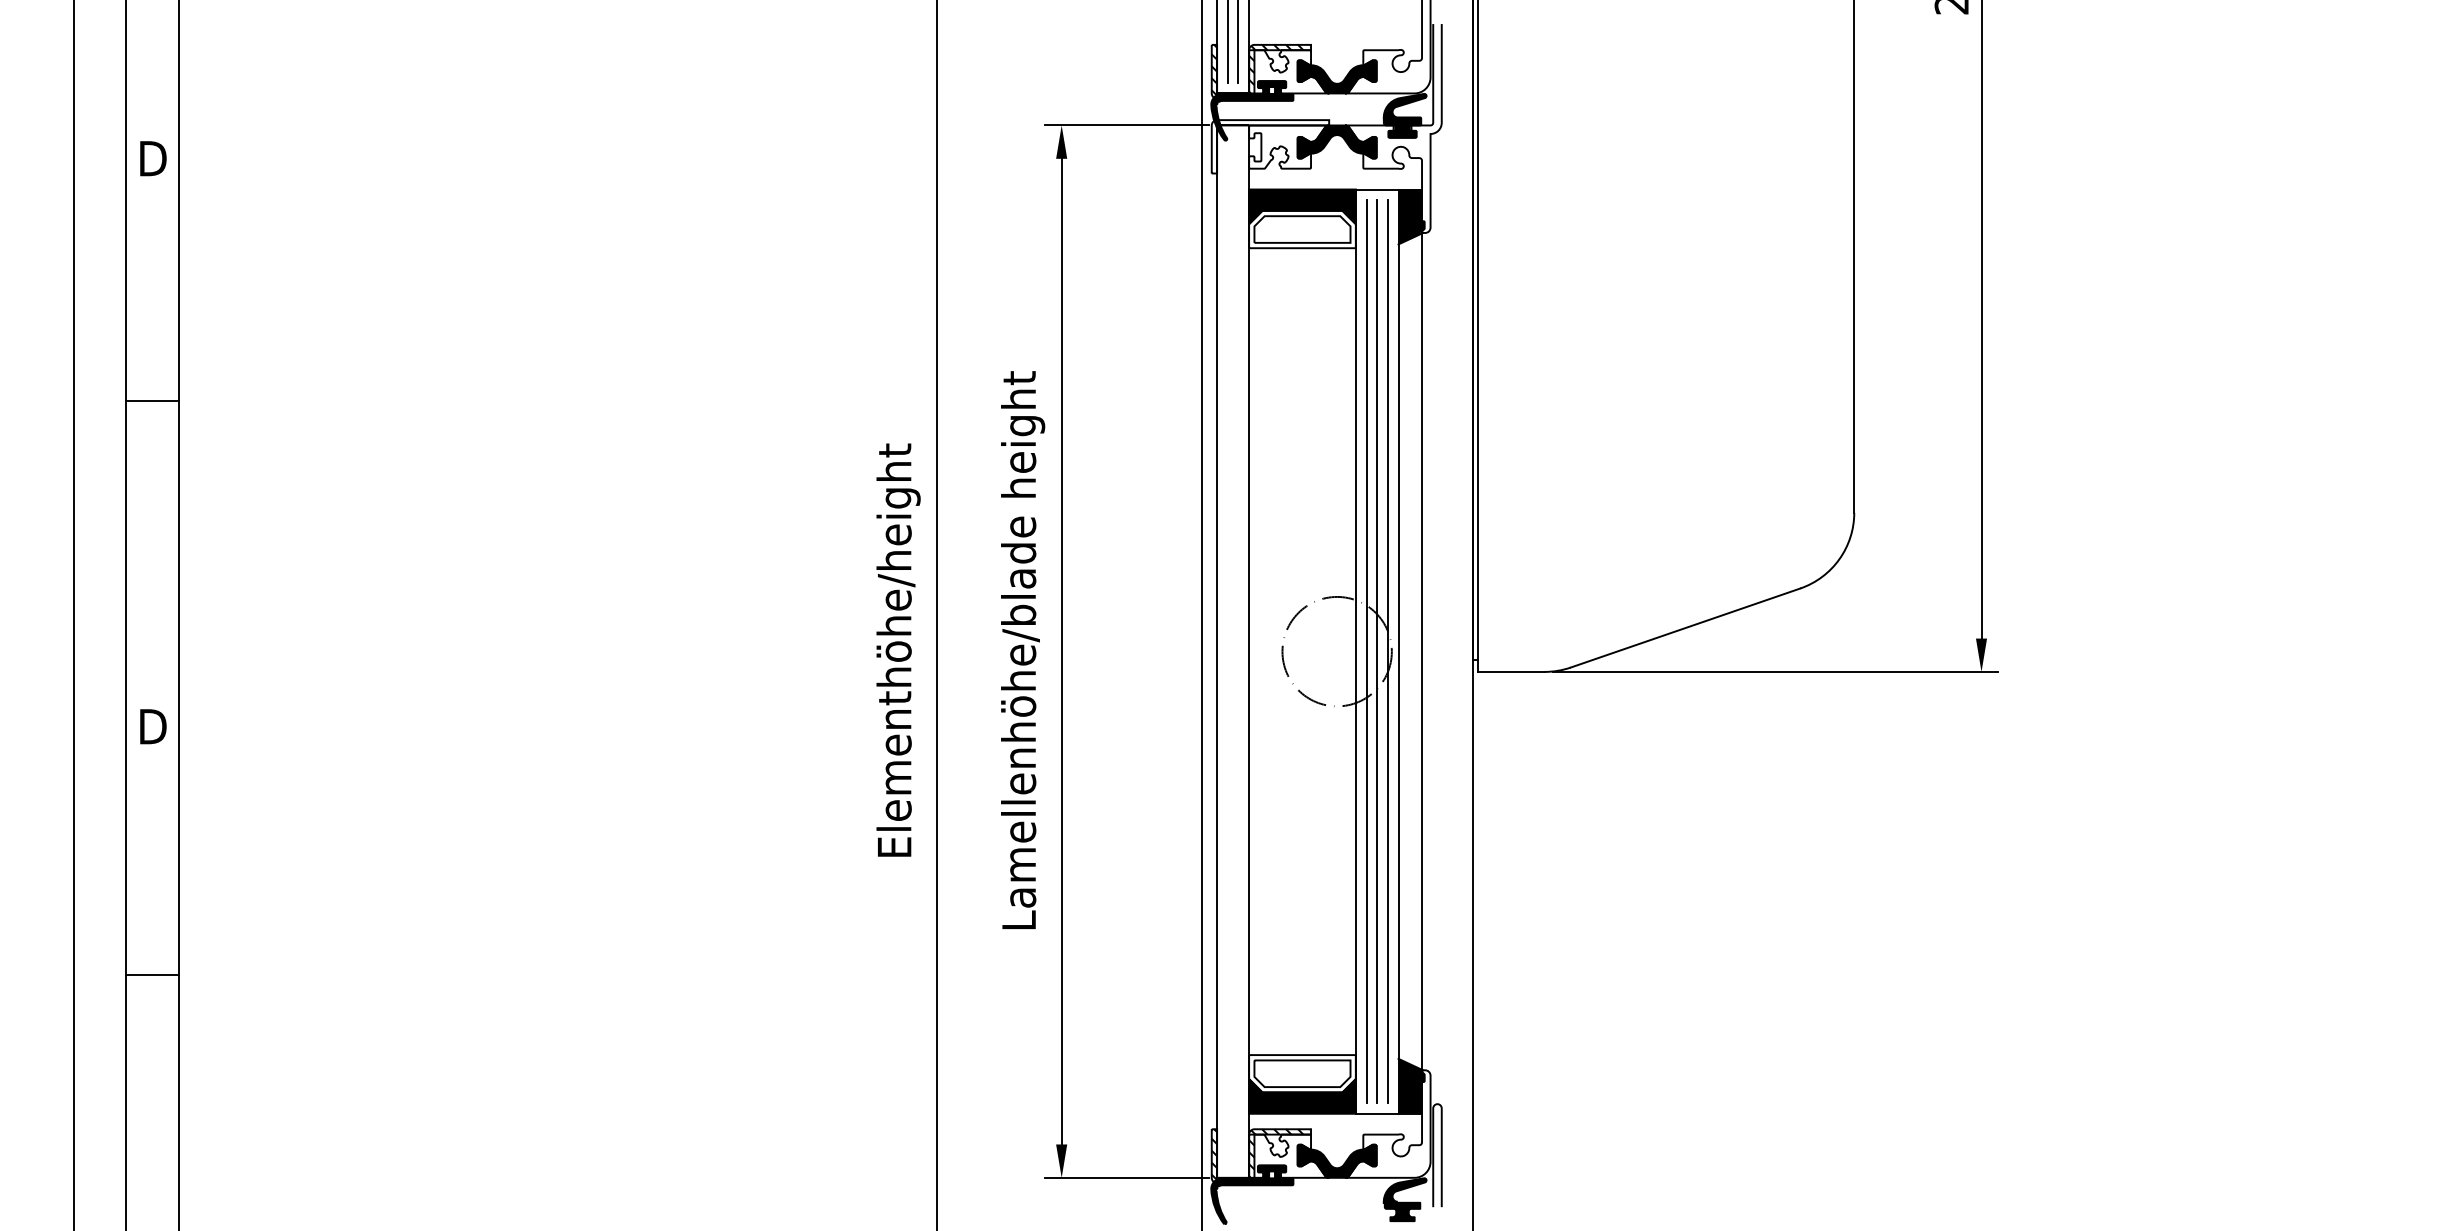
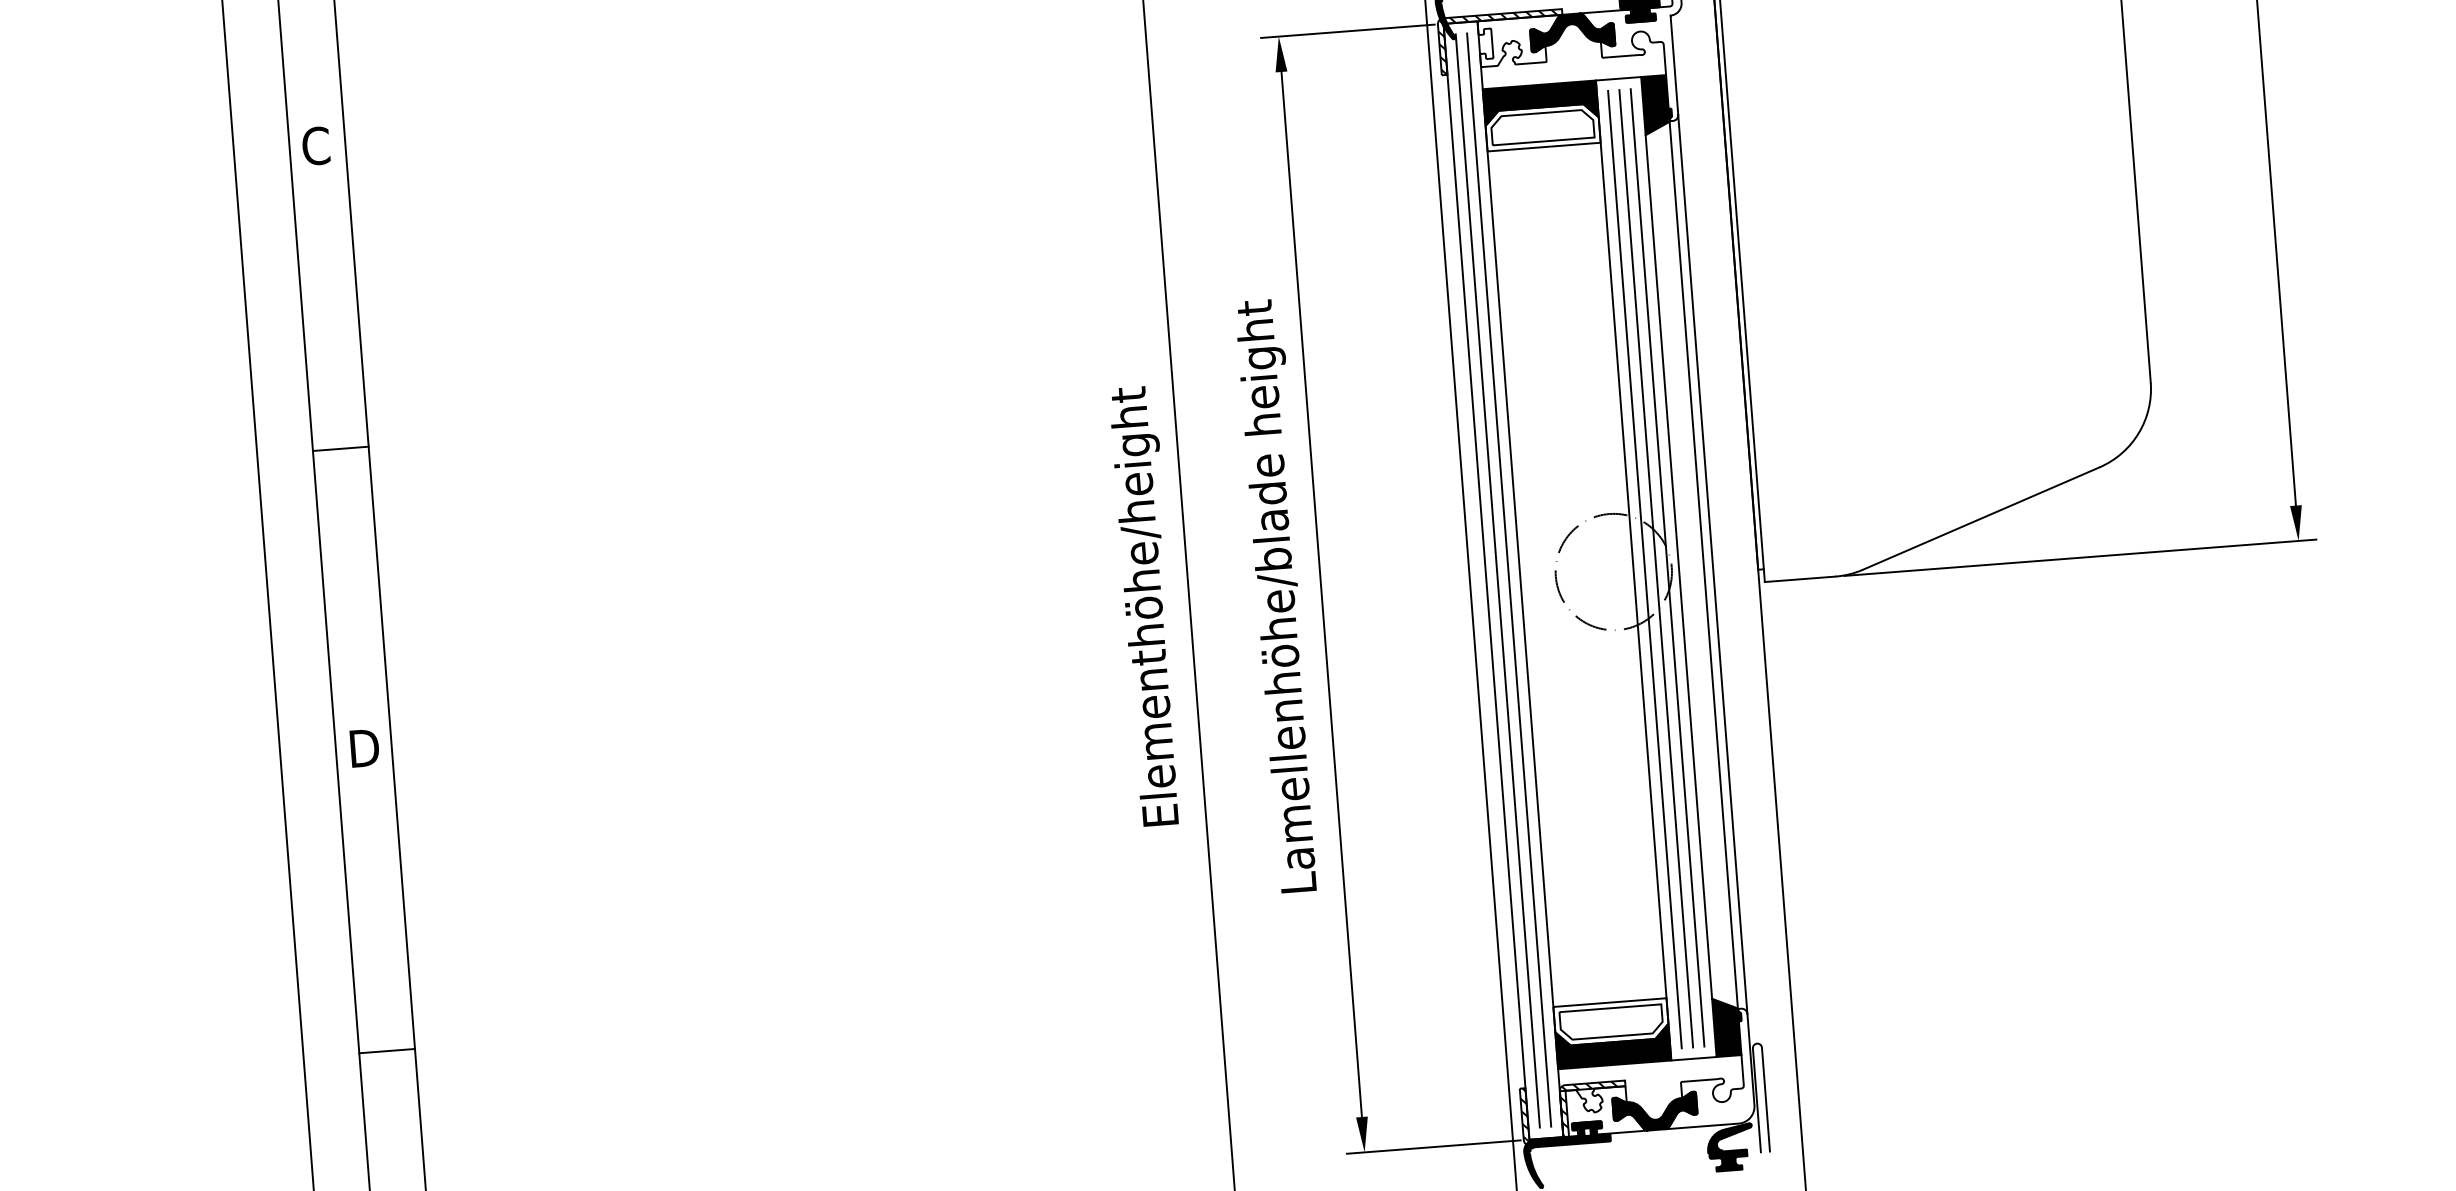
hatch: (1267, 146) -> (1498, 42), added
text: (152, 158) -> (317, 145), D -> C
line: (152, 401) -> (340, 449), moved
line: (1227, 651) -> (1497, 580), added
line: (1238, 651) -> (1509, 579), added
line: (1430, 651) -> (1712, 564), added
line: (152, 975) -> (387, 1051), moved

